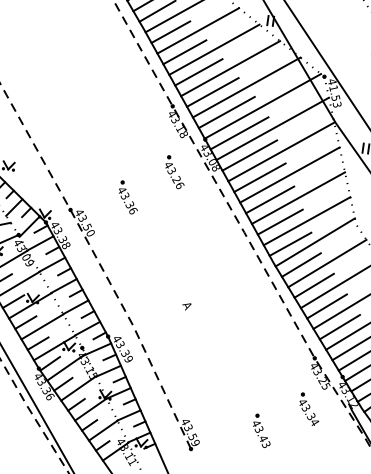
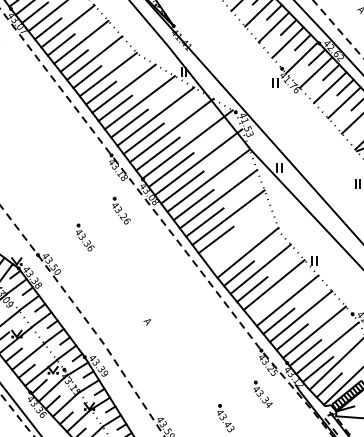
line: (307, 220) -> (238, 235), removed
line: (290, 244) -> (227, 257), removed
line: (327, 305) -> (265, 304), removed

